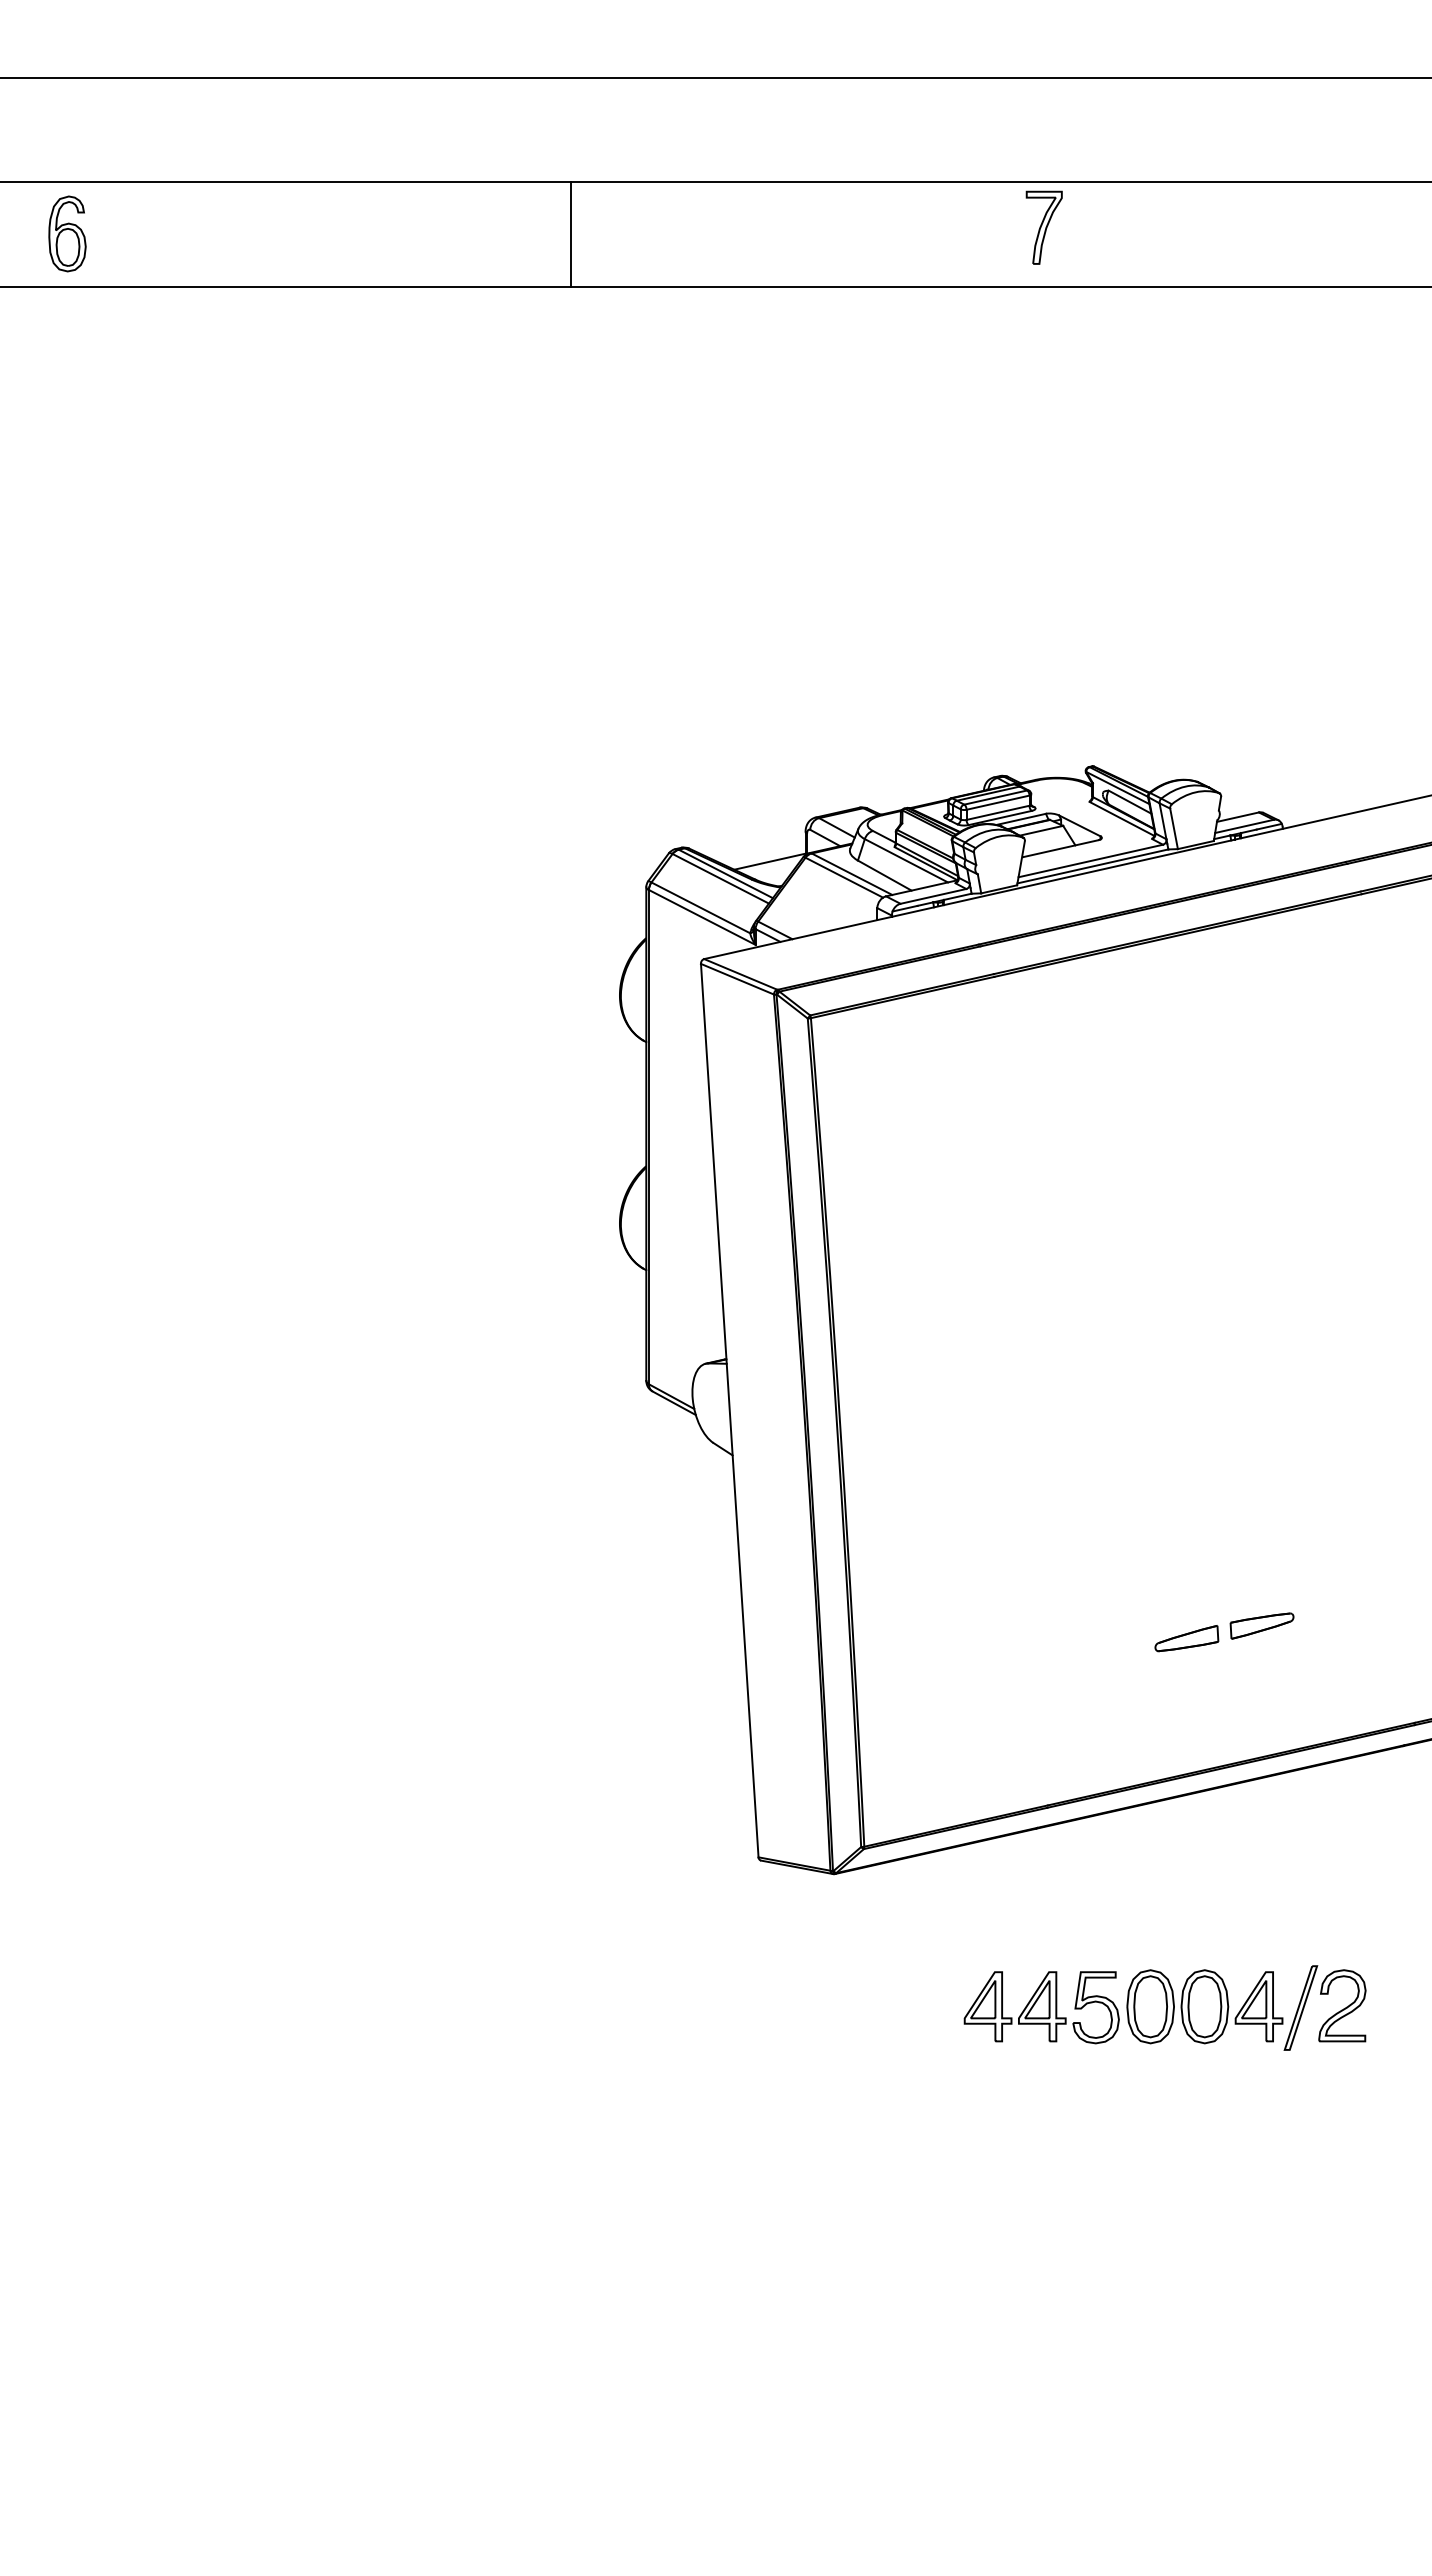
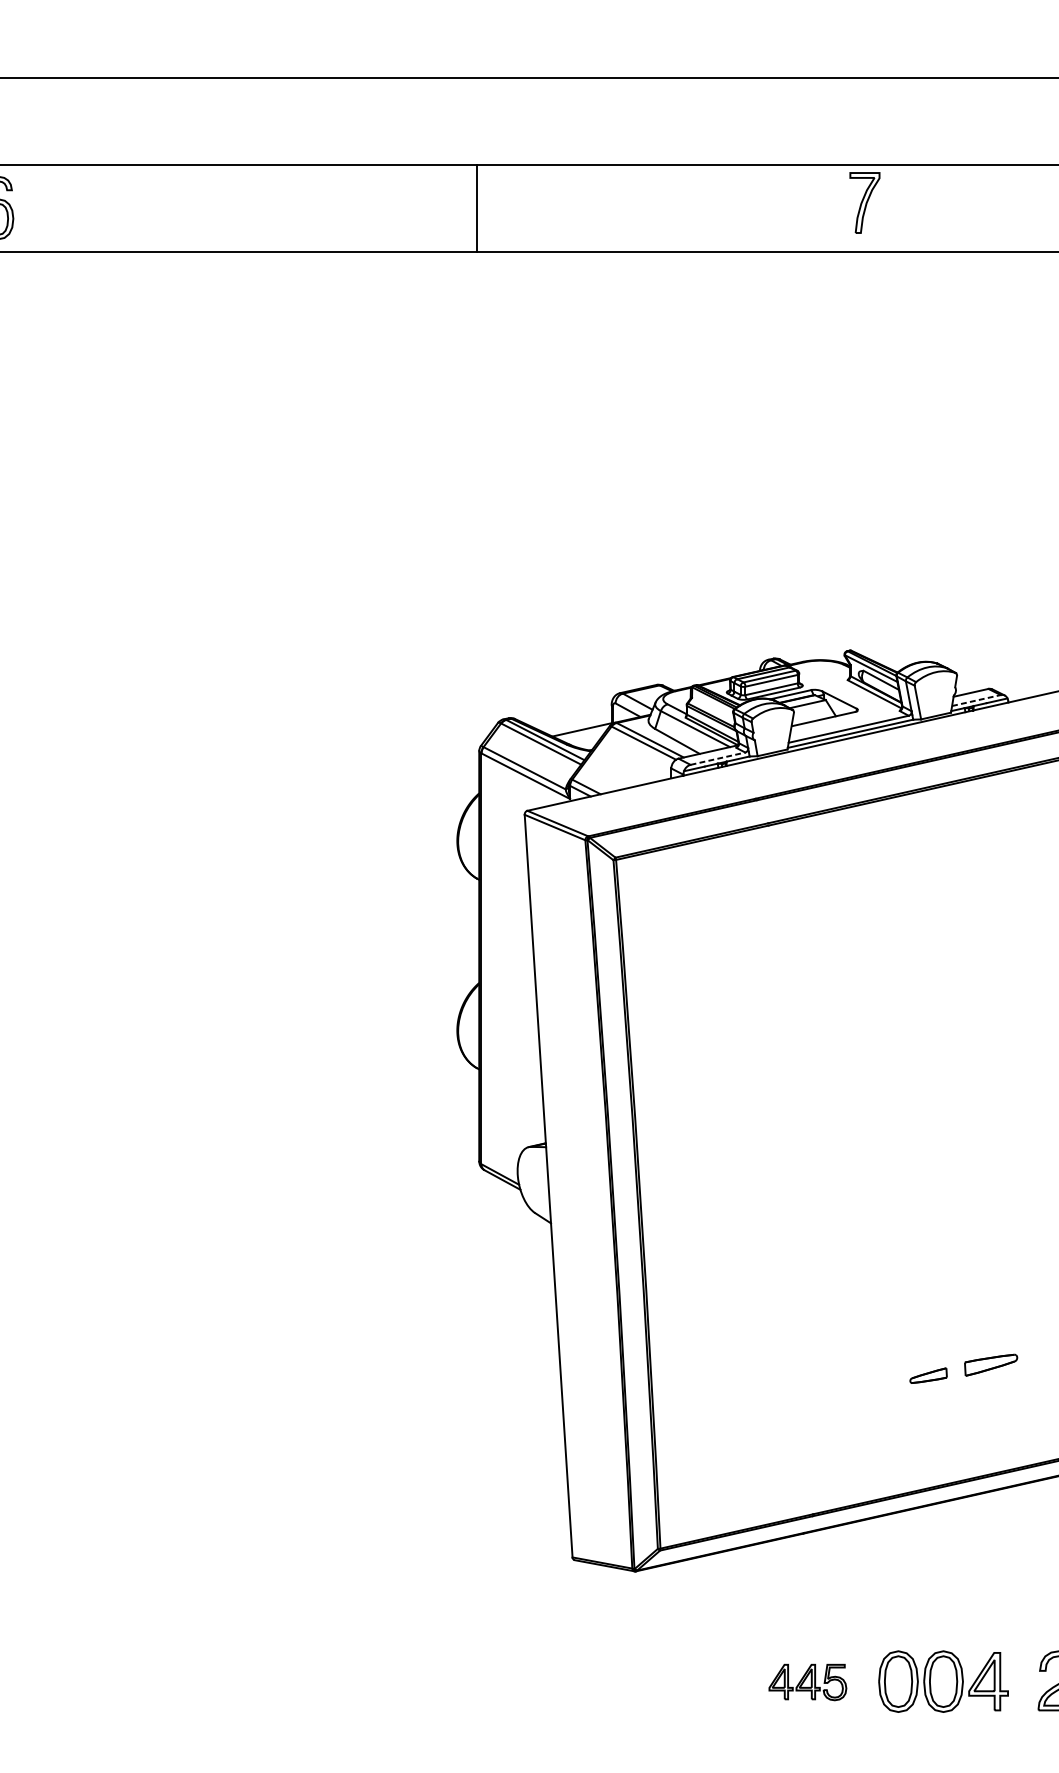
part: (1043, 227) -> (864, 202), moved
line: (570, 234) -> (476, 208), moved
line: (1244, 826) -> (976, 700), solid -> dashed
line: (933, 896) -> (717, 758), solid -> dashed
part: (1186, 1638) -> (928, 1375), size x0.7
part: (1041, 2007) -> (807, 1682), size x0.6
part: (1300, 2007) -> (1023, 1682), removed

